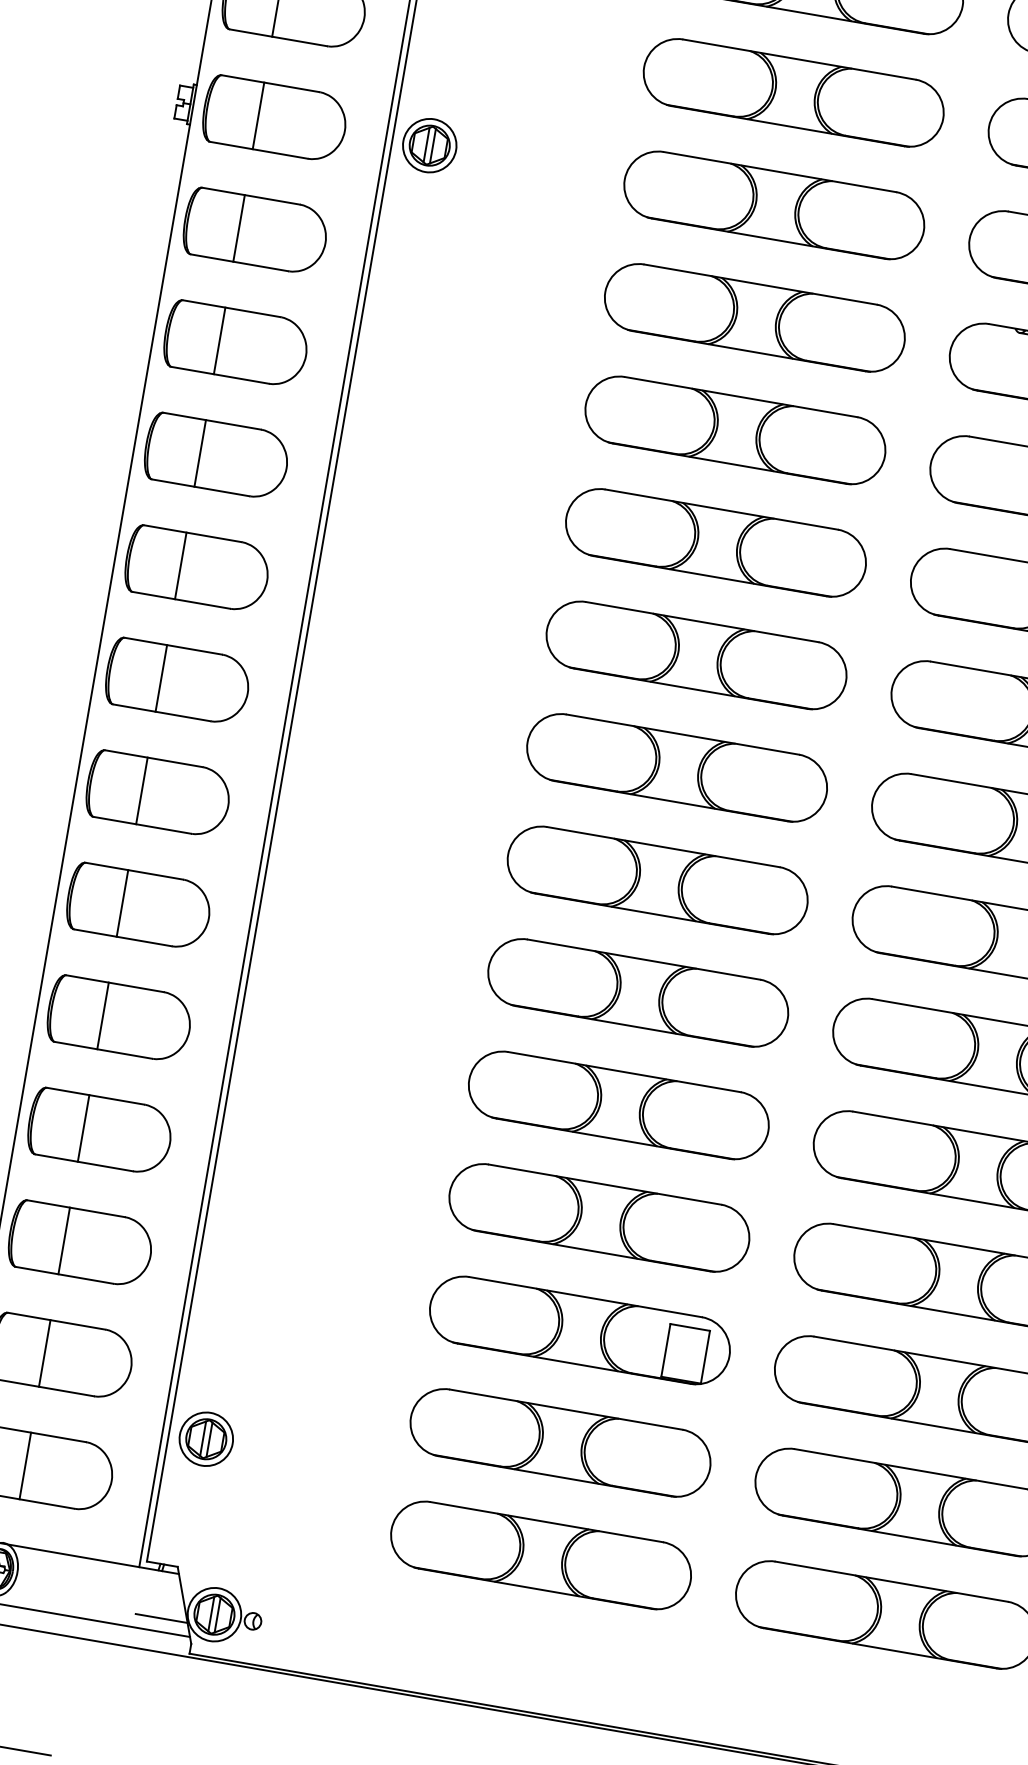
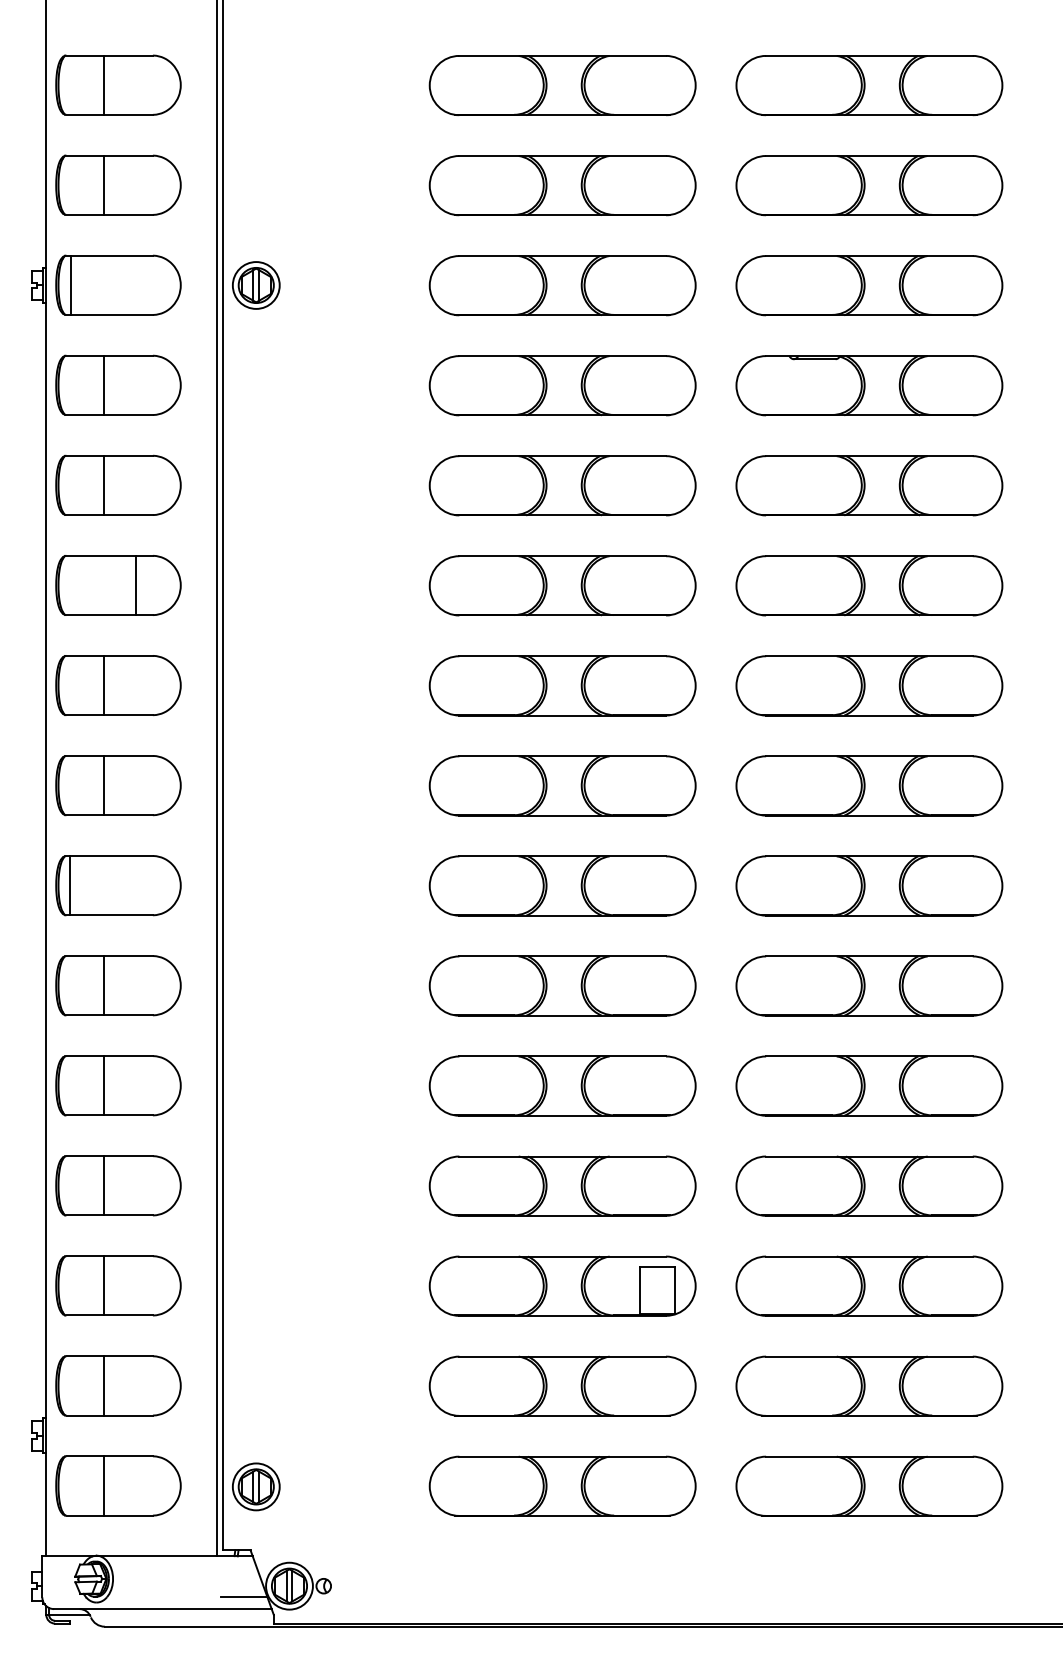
line: (258, 114) -> (70, 284), moved
line: (199, 453) -> (135, 585), moved
line: (141, 790) -> (69, 885), moved
part: (206, 1438) -> (256, 1486), moved

